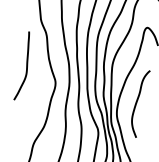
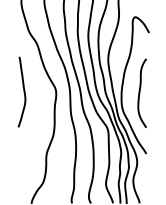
curve: (26, 66) -> (23, 91), moved

